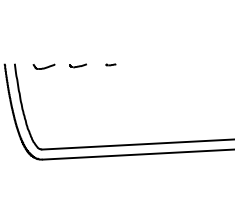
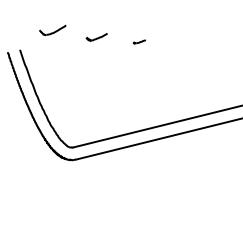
part: (110, 64) -> (138, 41), moved
part: (43, 66) -> (52, 30), moved

